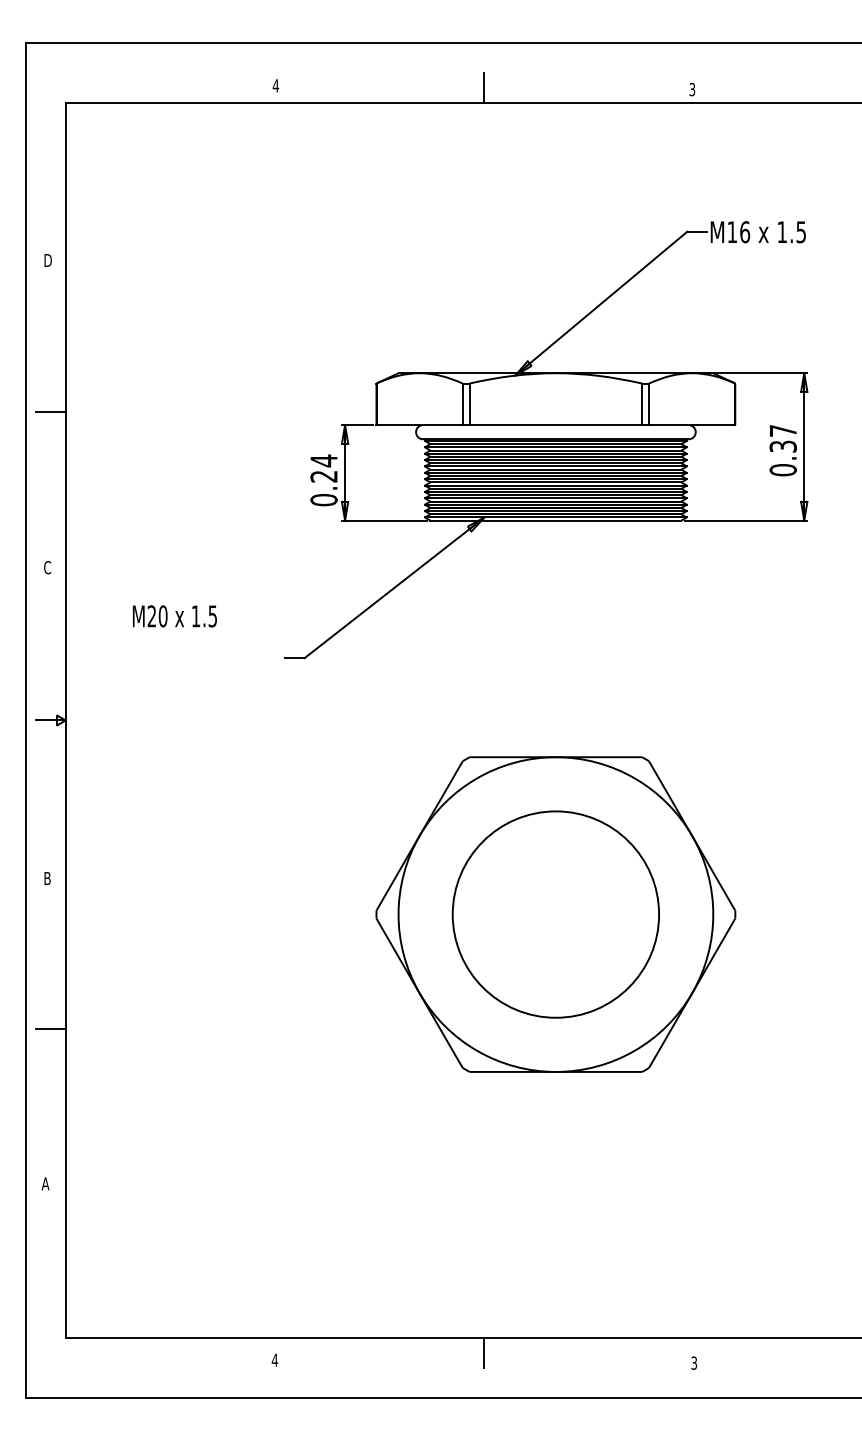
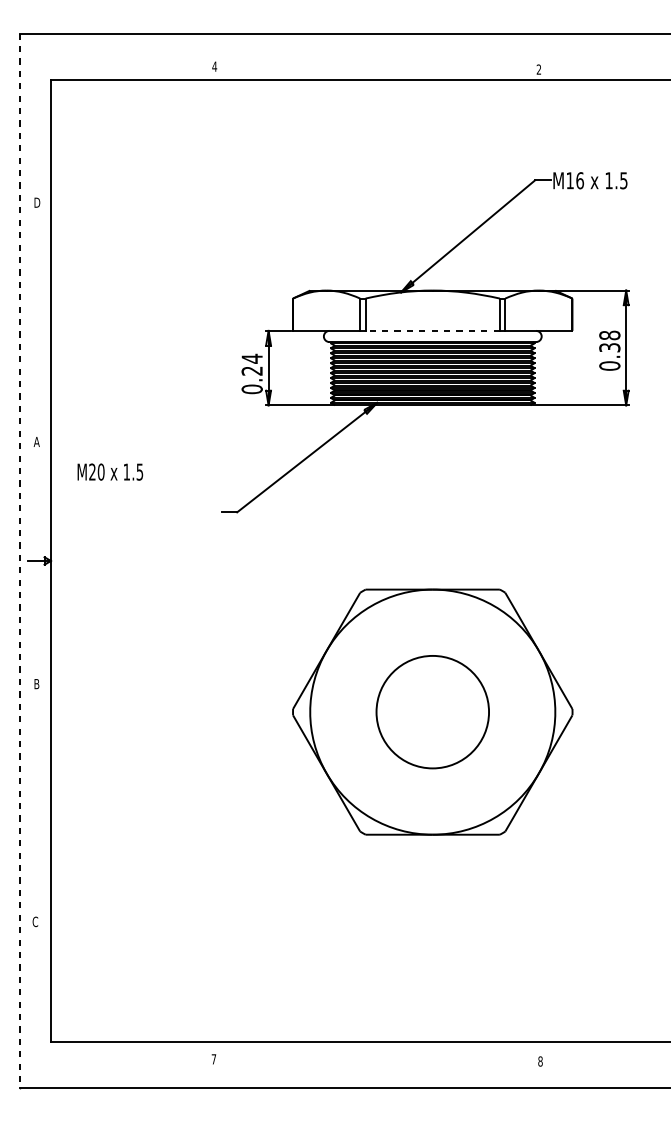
line: (484, 87) -> (377, 68), removed
text: (692, 89) -> (539, 69), 3 -> 2
line: (50, 411) -> (39, 320), removed
line: (555, 425) -> (432, 331), solid -> dashed
text: (782, 430) -> (609, 335), 0.37 -> 0.38
text: (47, 567) -> (36, 441), C -> A
text: (174, 616) -> (110, 472), moved
line: (25, 720) -> (19, 561), solid -> dashed
circle: (555, 914) -> (432, 712), size x0.7
line: (50, 1029) -> (39, 801), removed
text: (45, 1183) -> (35, 921), A -> C
line: (484, 1352) -> (377, 1053), removed
text: (274, 1359) -> (213, 1058), 4 -> 7
text: (694, 1362) -> (540, 1060), 3 -> 8

